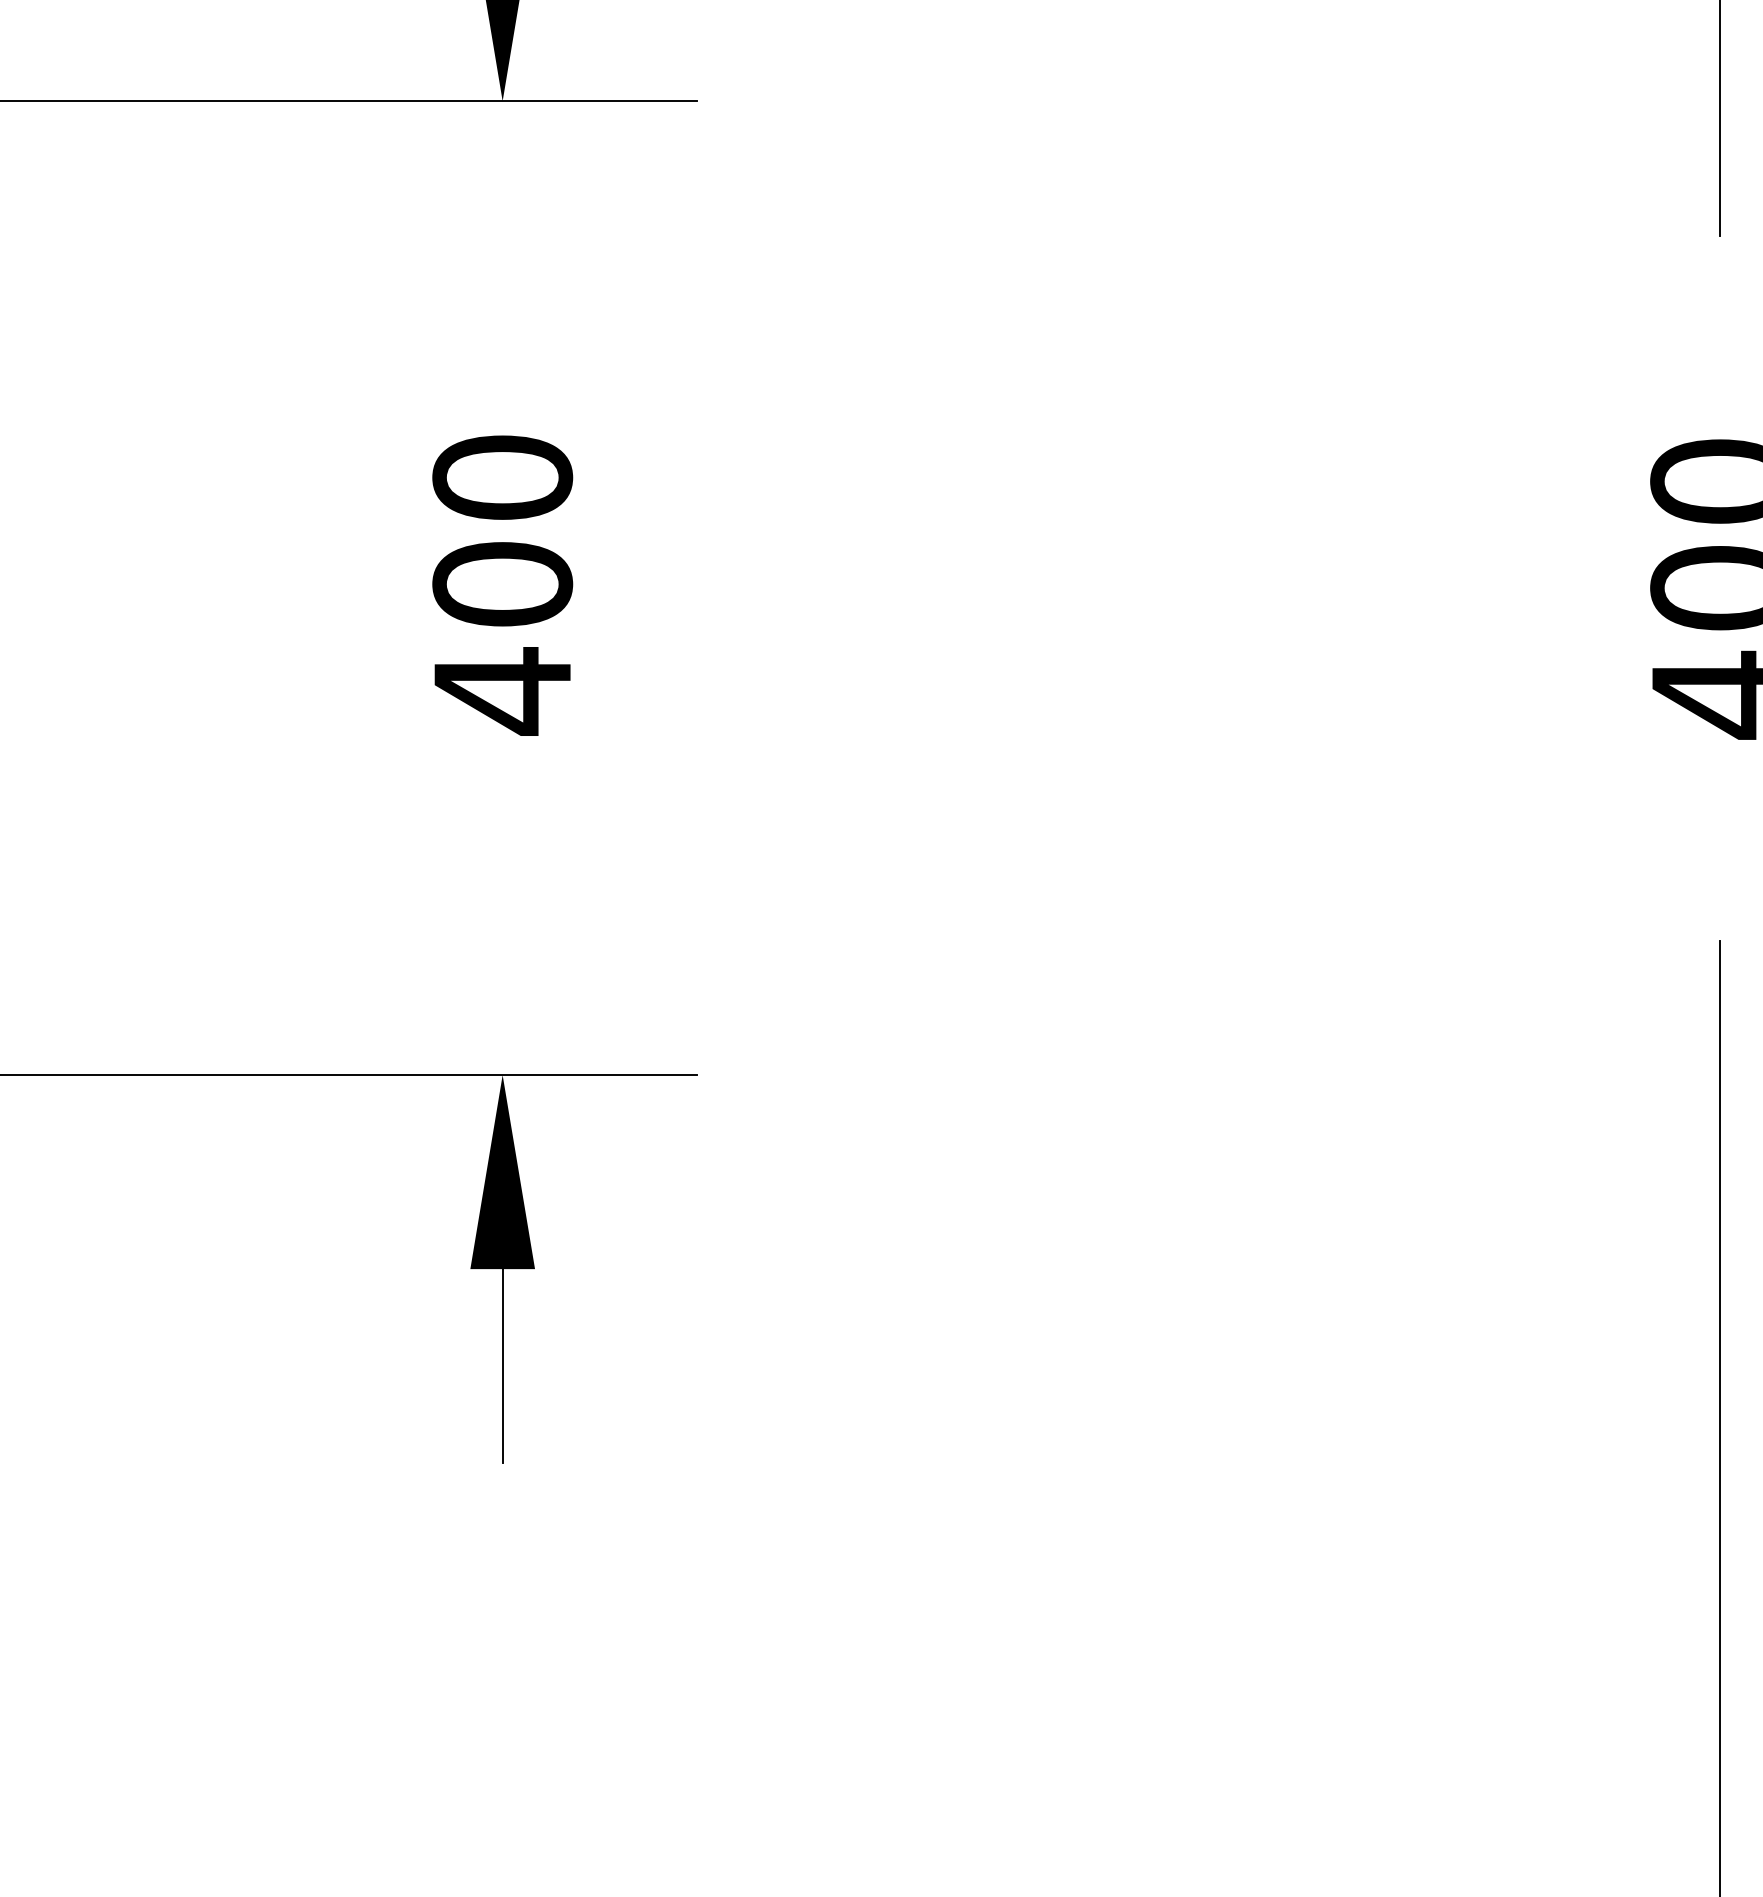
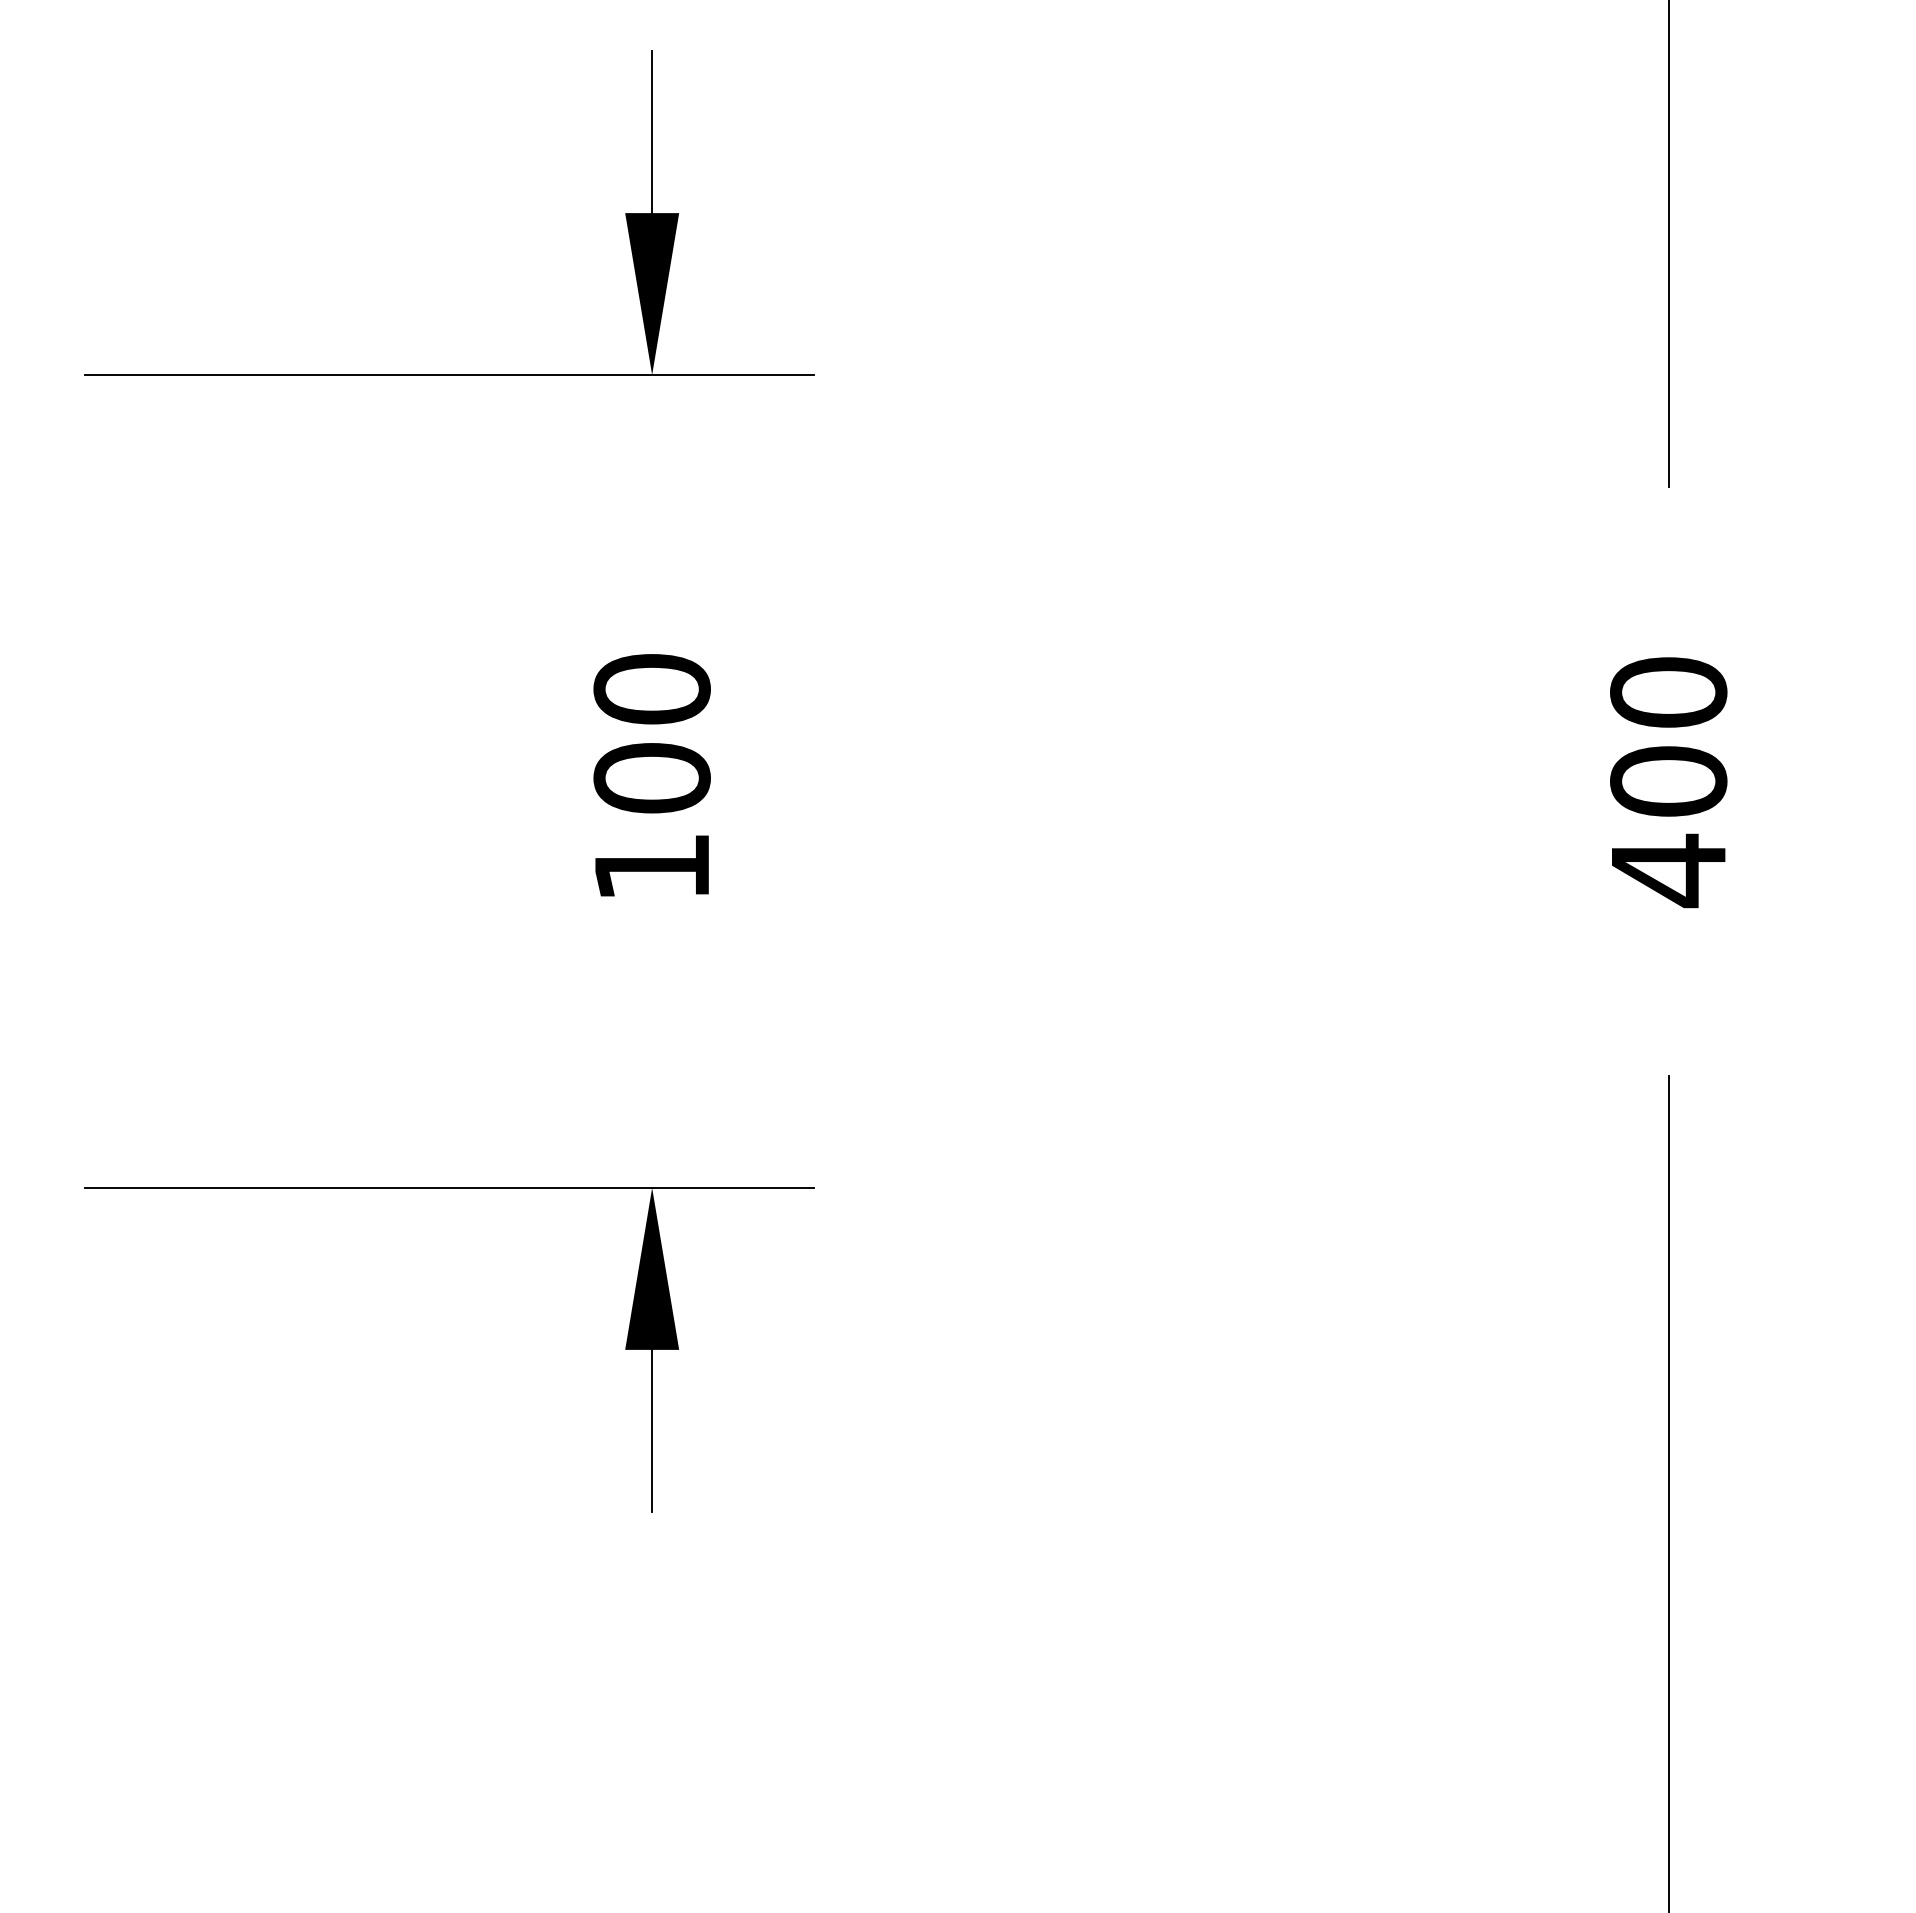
text: (501, 691) -> (651, 867), 400 -> 100

